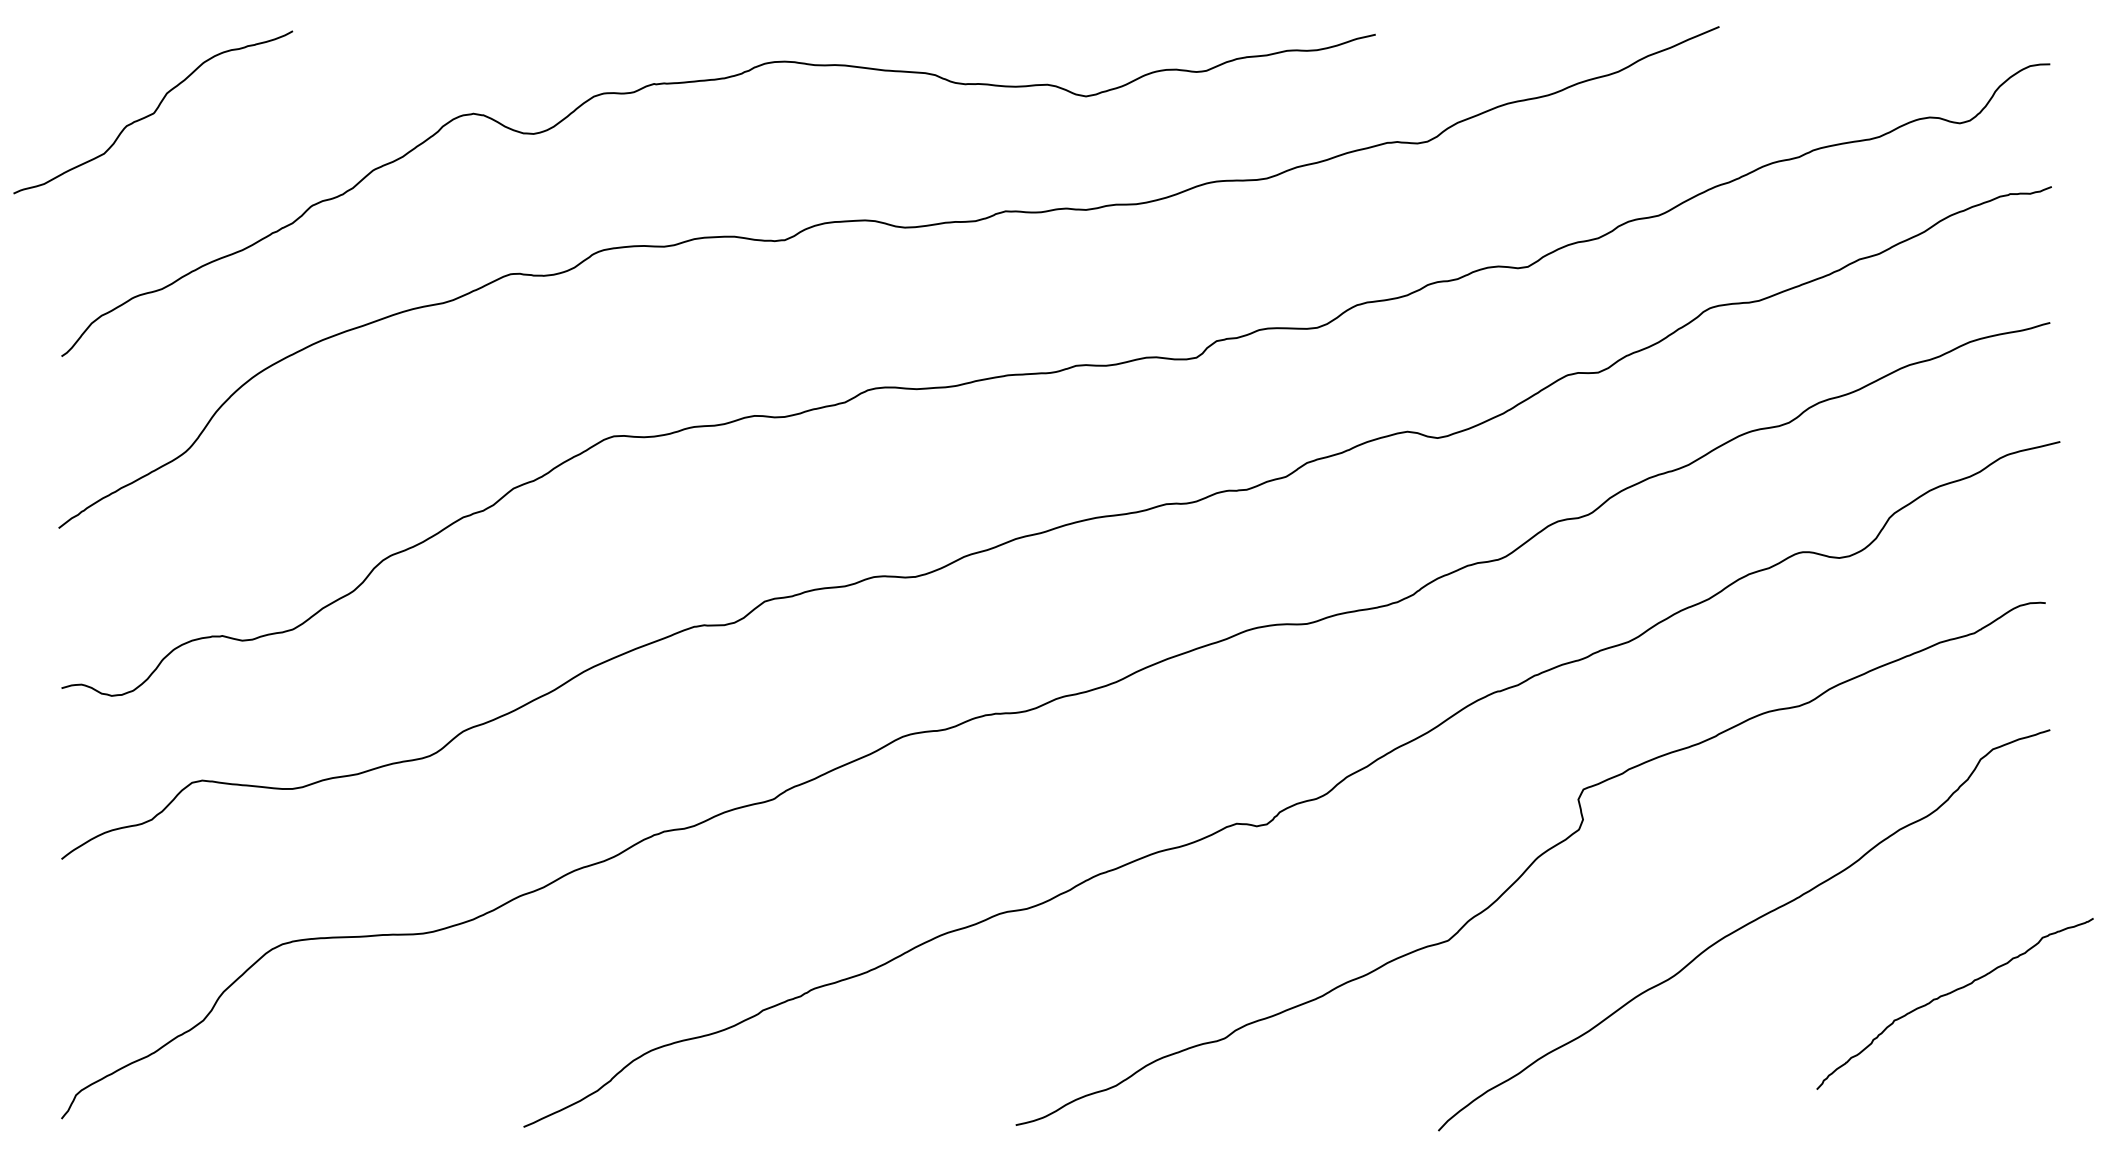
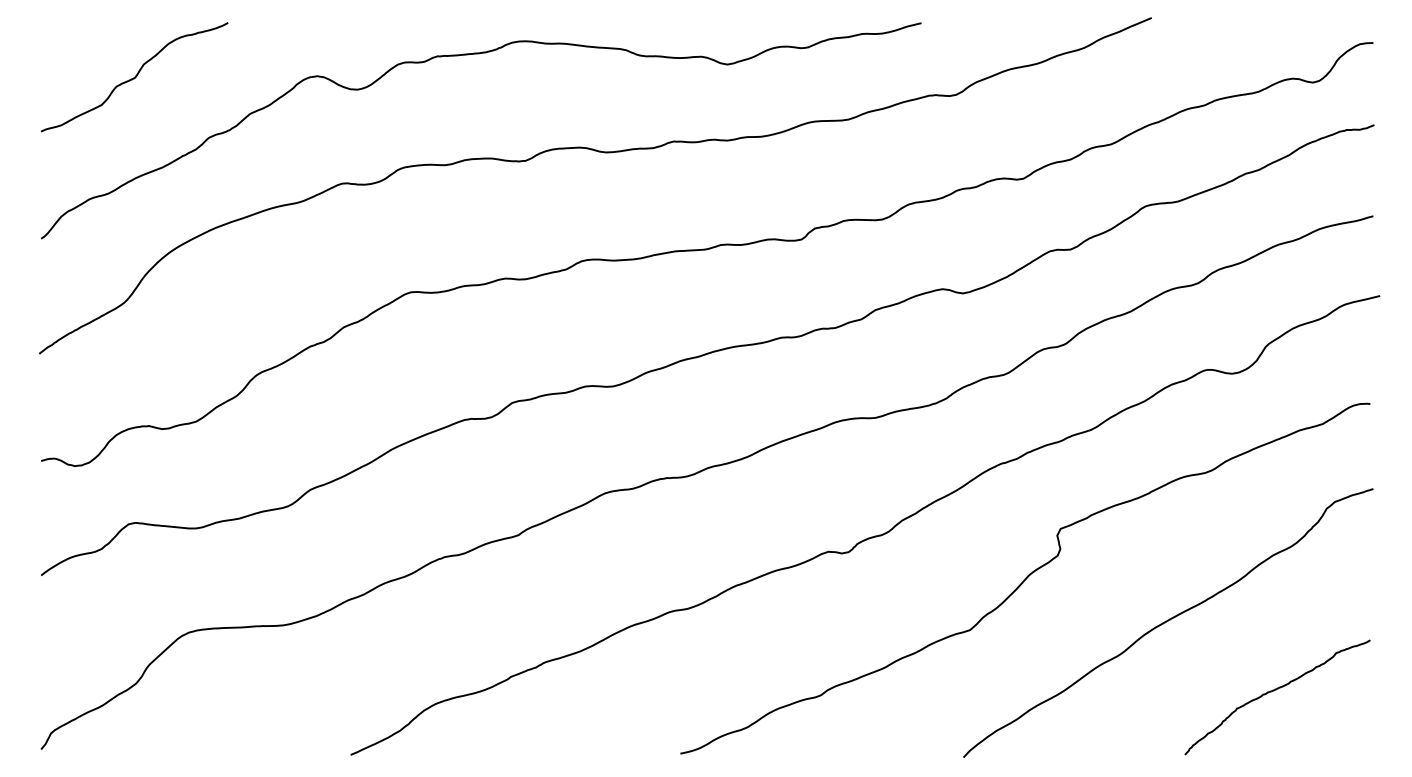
curve: (153, 112) -> (134, 77), moved
curve: (1950, 994) -> (1274, 691), moved

